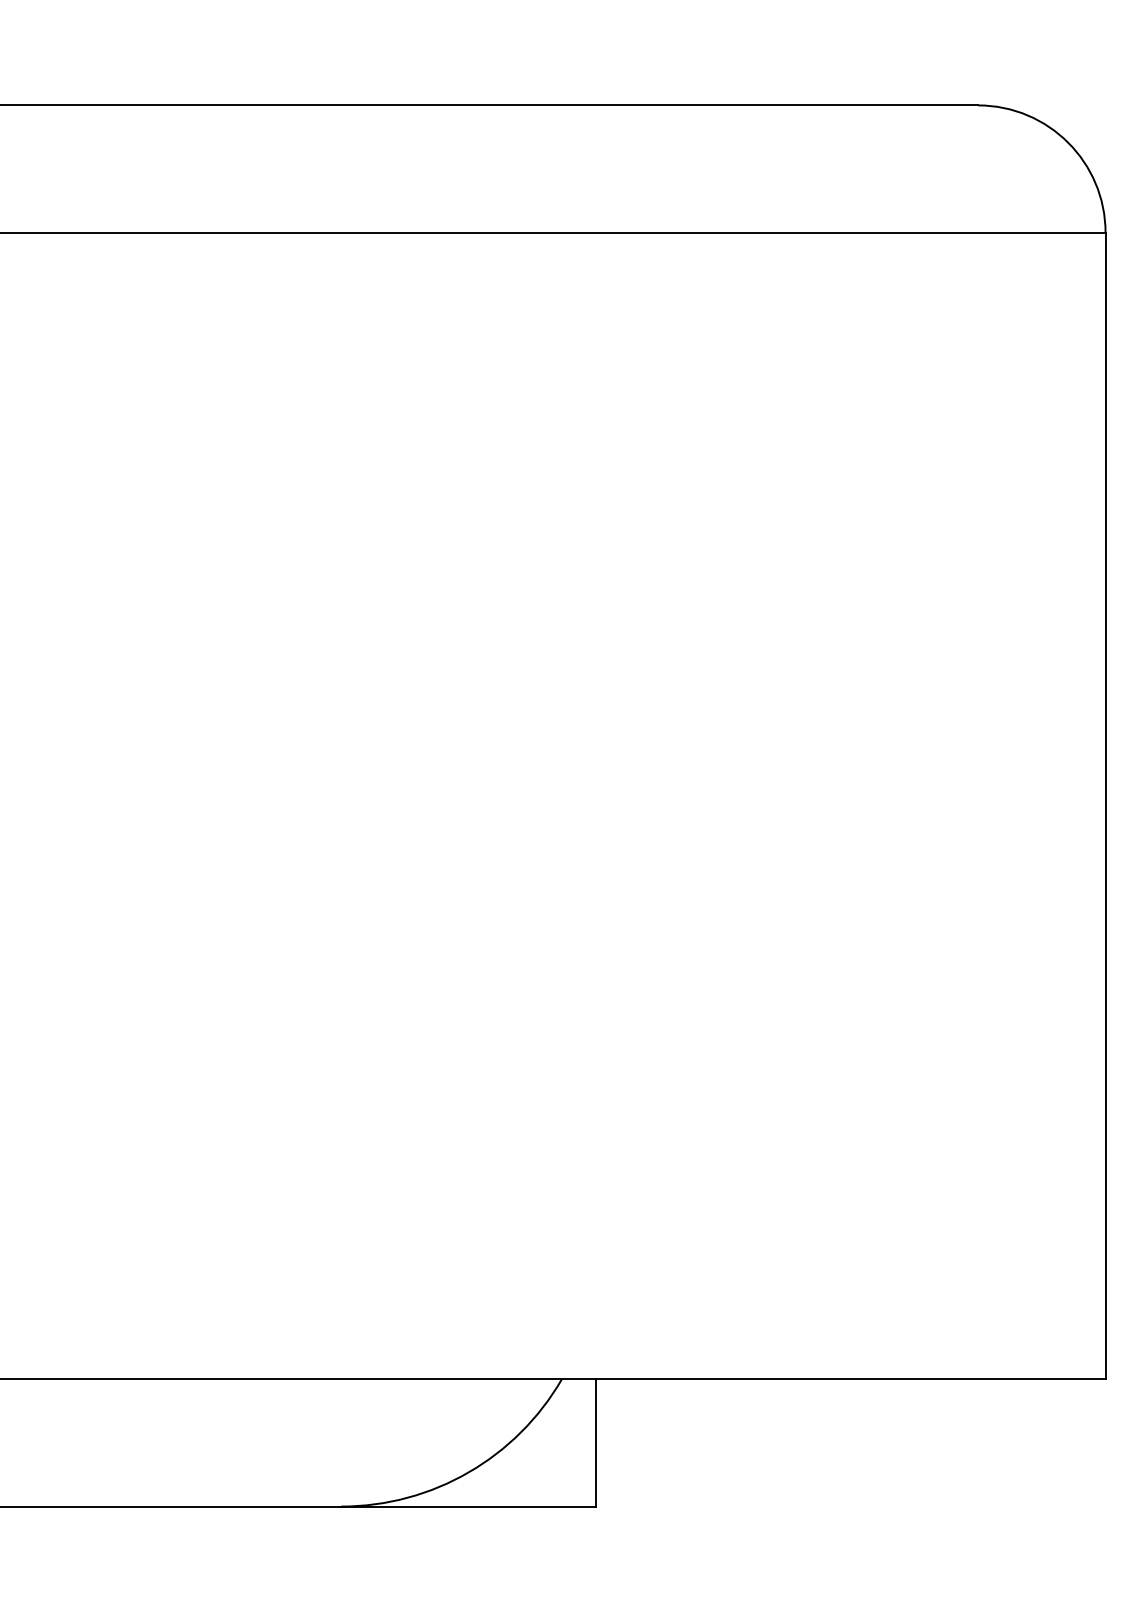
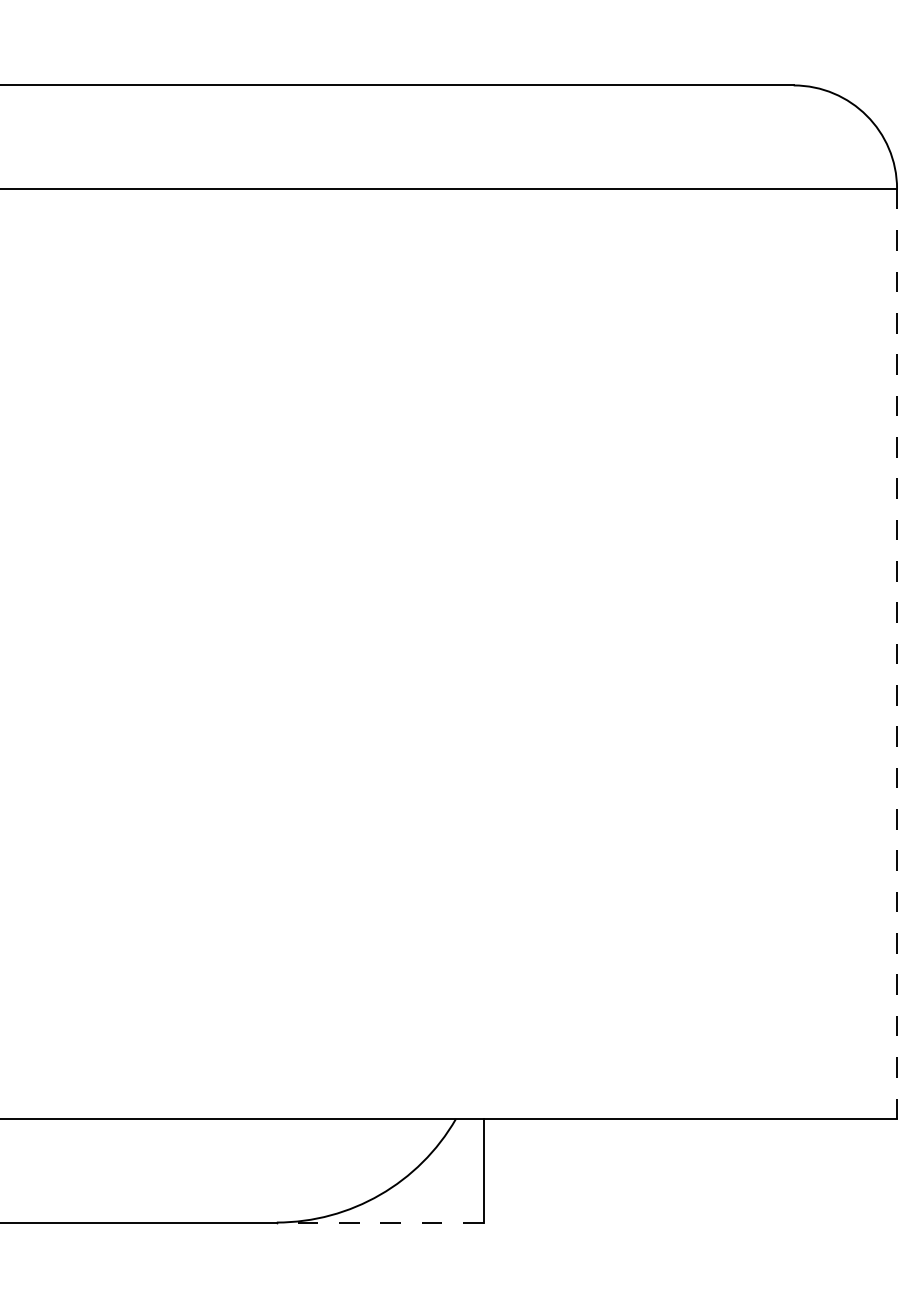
line: (1106, 805) -> (897, 653), solid -> dashed
line: (467, 1506) -> (379, 1222), solid -> dashed

